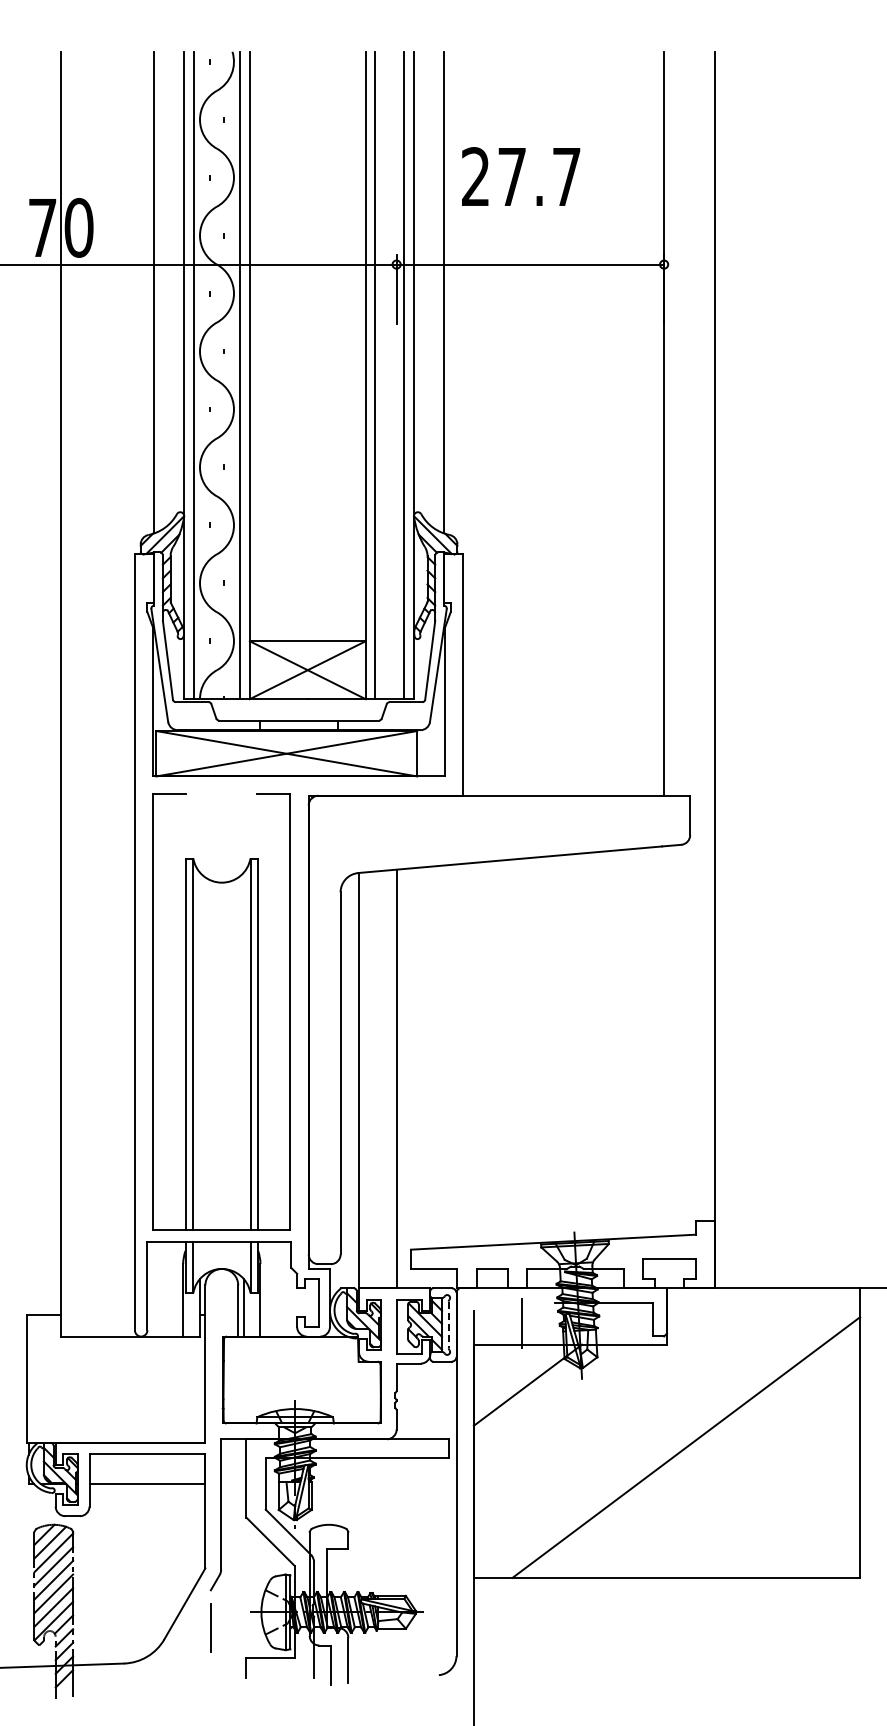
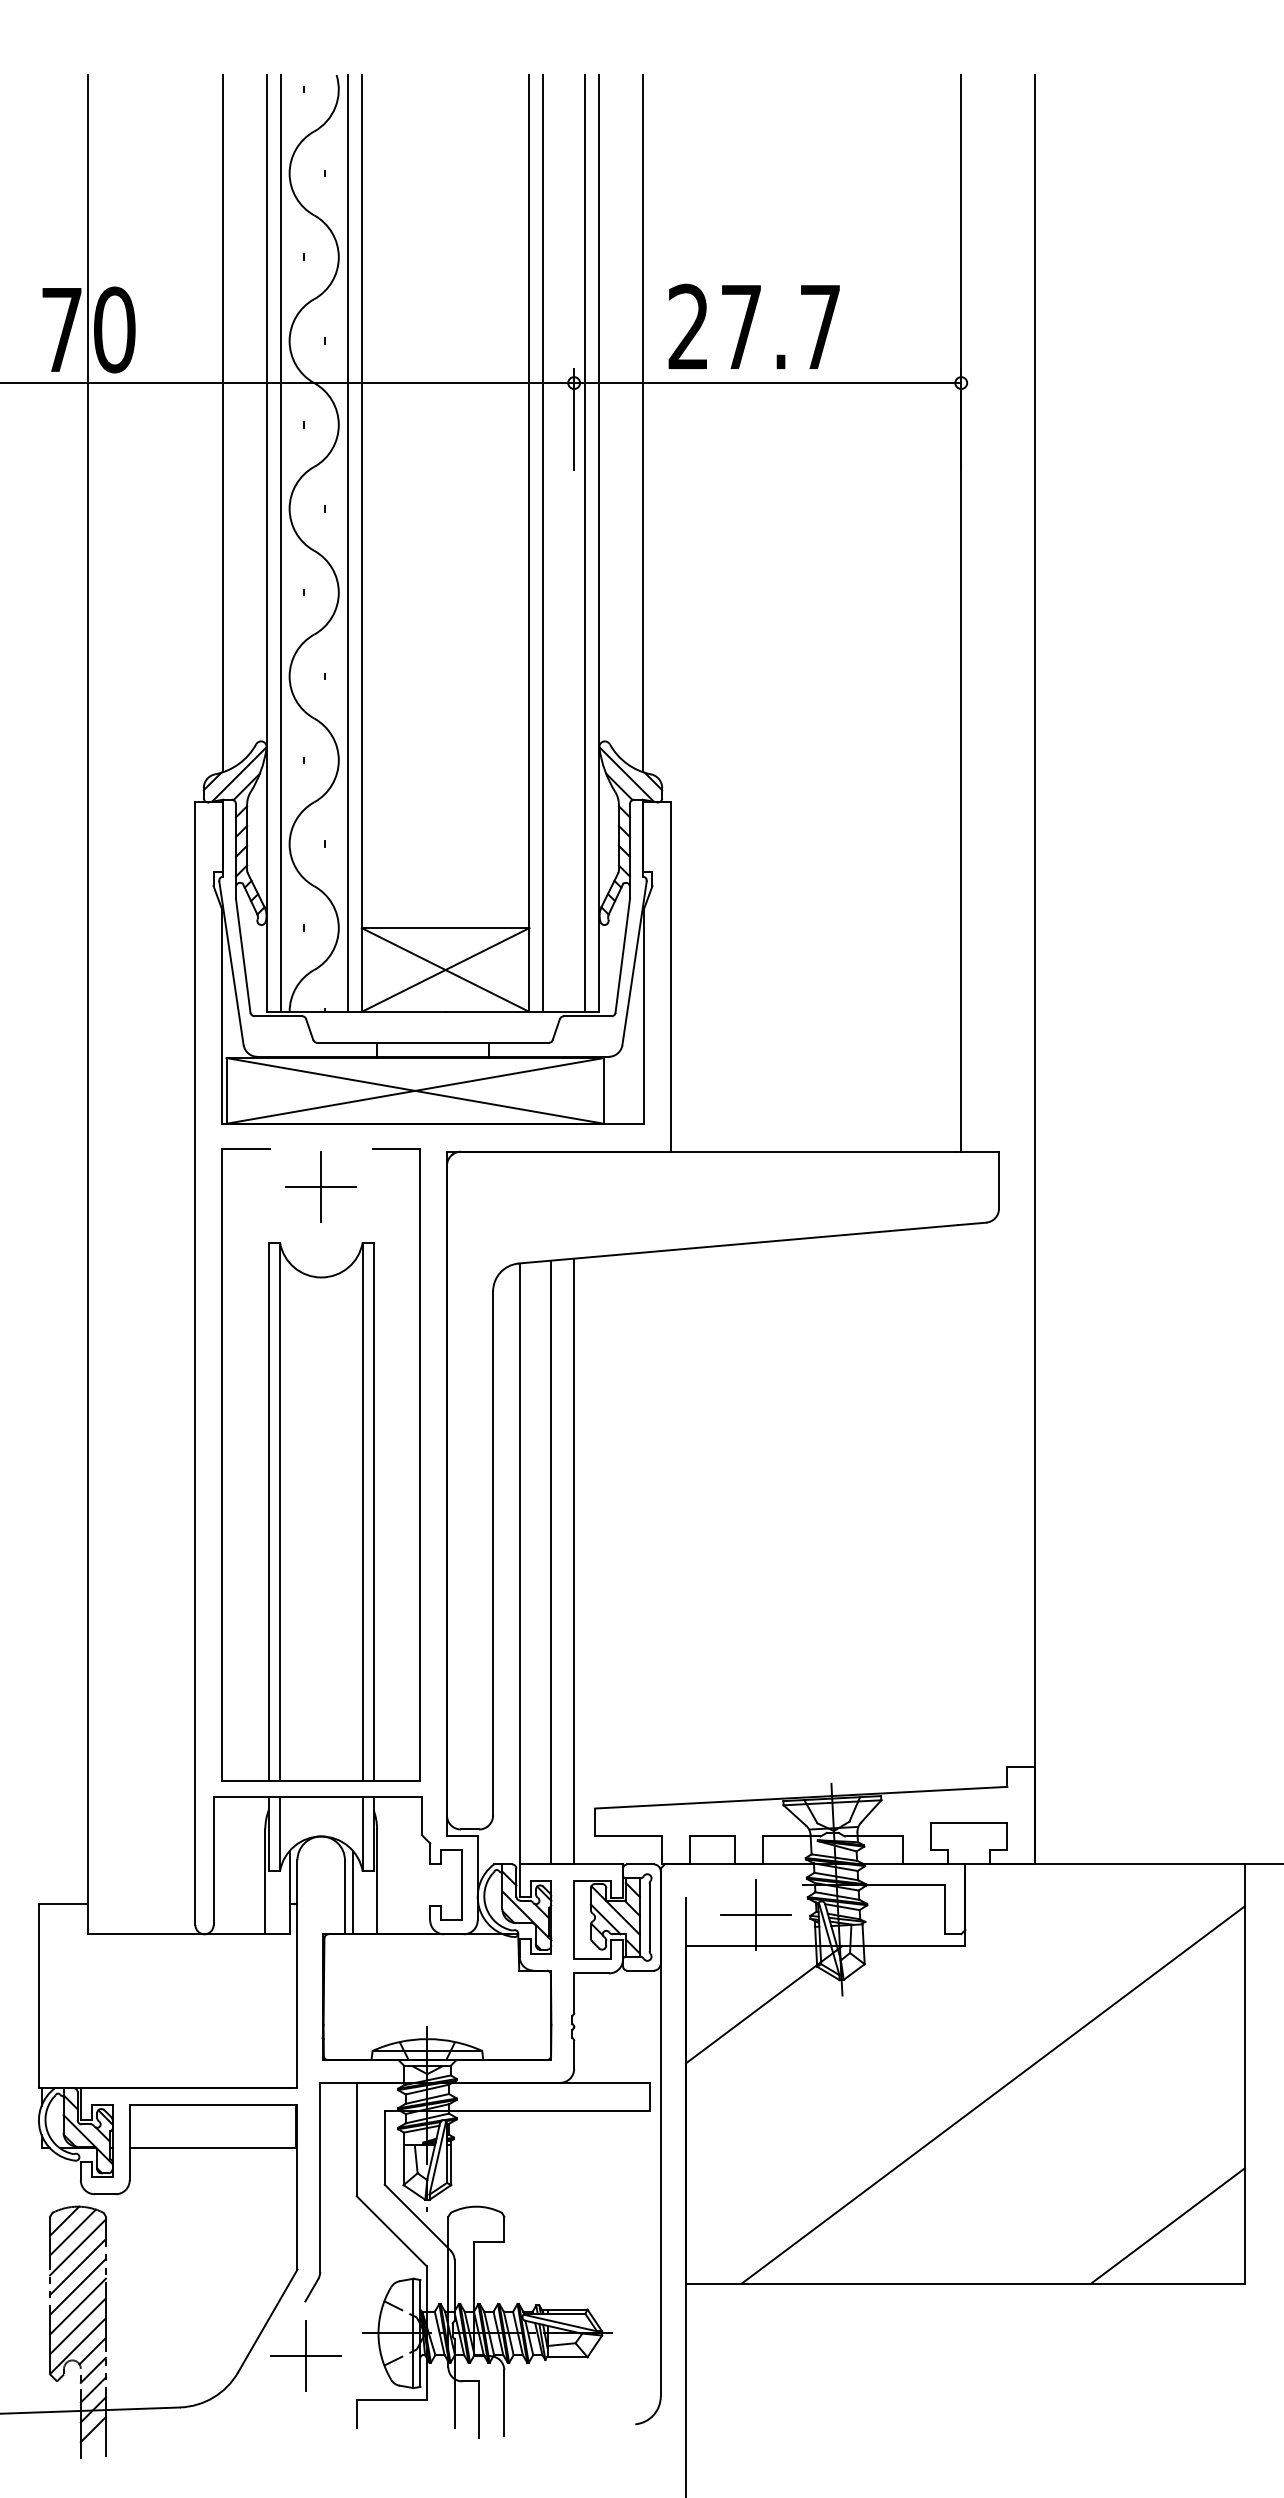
text: (521, 176) -> (754, 326), moved
part: (221, 819) -> (320, 1186), added
line: (380, 1079) -> (550, 1562), added
line: (522, 1323) -> (756, 1915), added
line: (448, 1325) -> (649, 1918), dashed -> solid
line: (806, 1537) -> (1167, 2225), added
line: (211, 1628) -> (306, 2356), added

